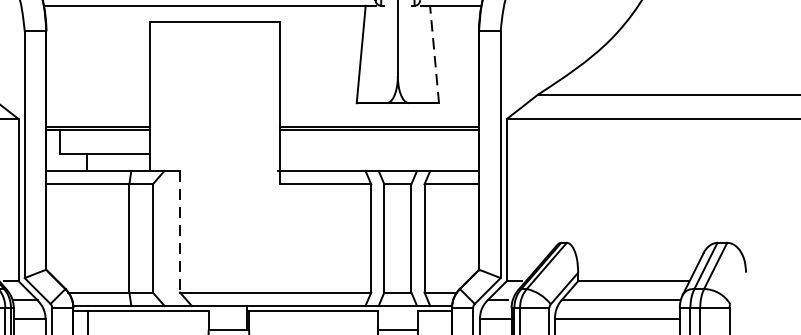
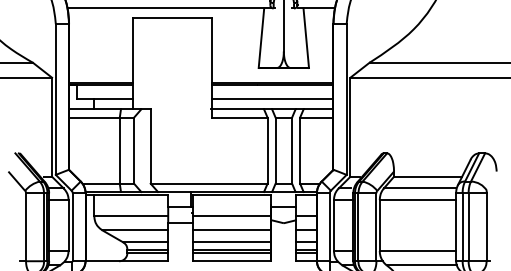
line: (434, 54) -> (306, 38), dashed -> solid
line: (379, 154) -> (272, 99), added
line: (179, 233) -> (150, 147), dashed -> solid

